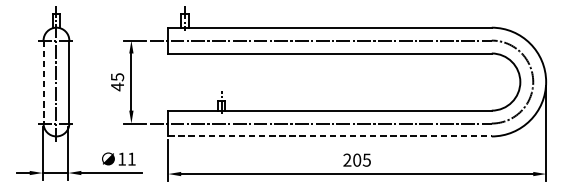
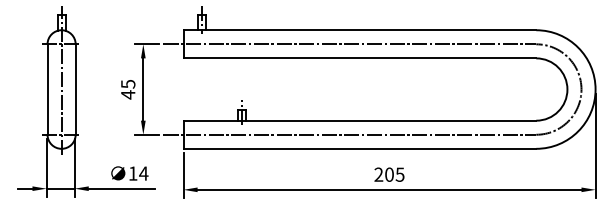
line: (43, 82) -> (47, 90), dashed -> solid
line: (330, 136) -> (360, 148), dashed -> solid
text: (131, 159) -> (143, 173), 11 -> 14

